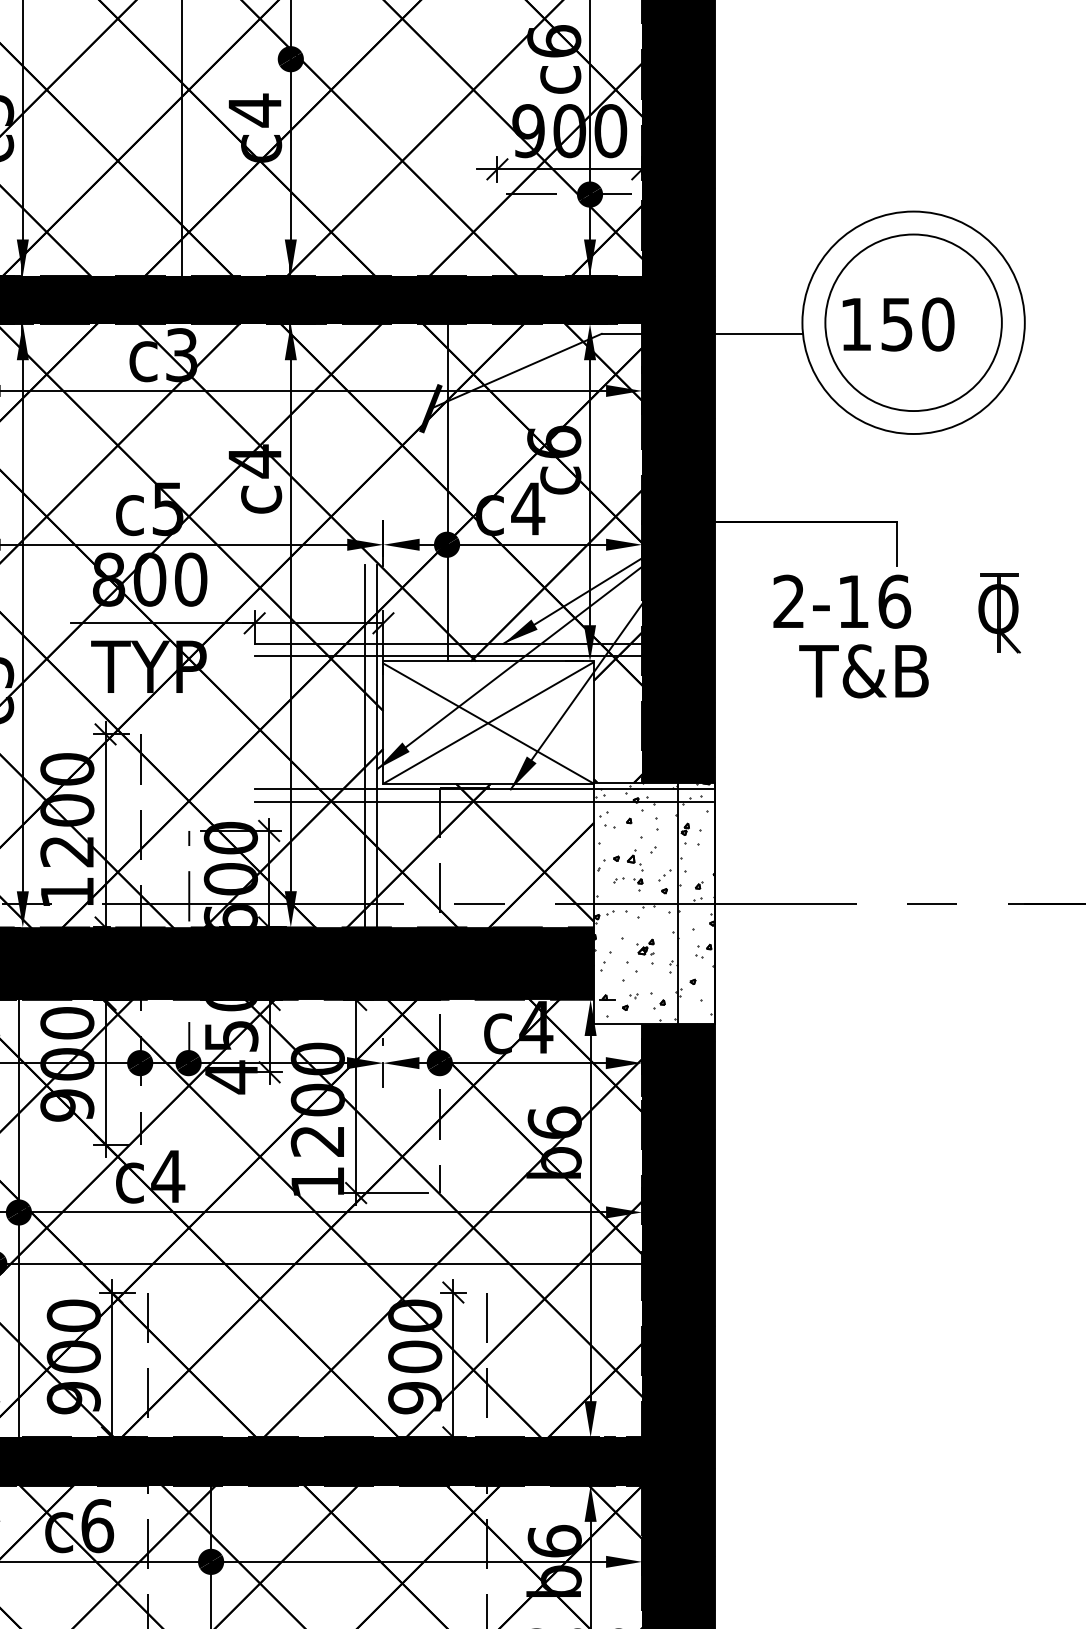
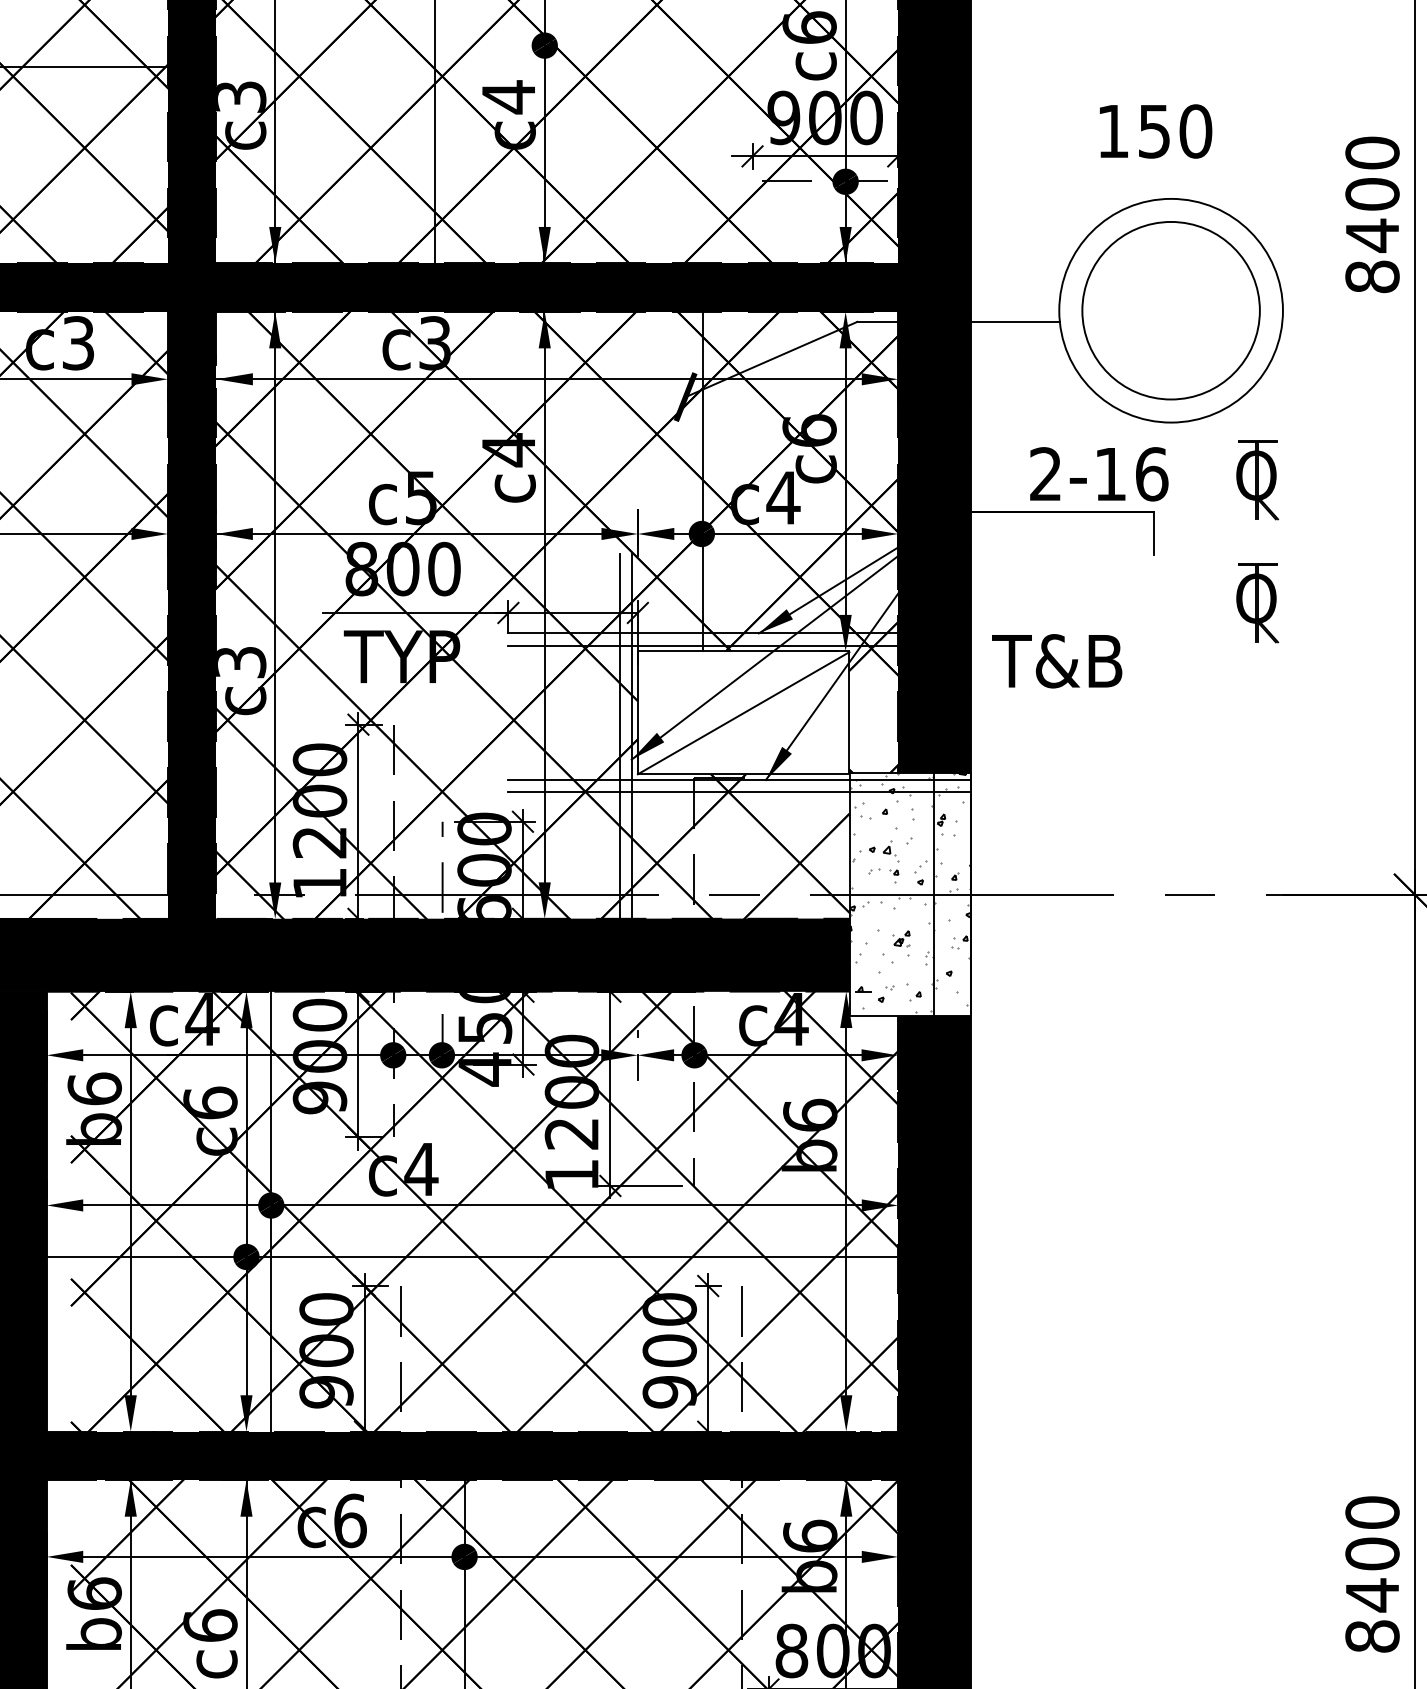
text: (899, 324) -> (1156, 131), moved
part: (999, 491) -> (1257, 480), added
text: (842, 601) -> (1099, 474), moved
text: (864, 671) -> (1057, 661), moved
line: (488, 723) -> (743, 713), removed
hatch: (654, 901) -> (910, 892), removed

